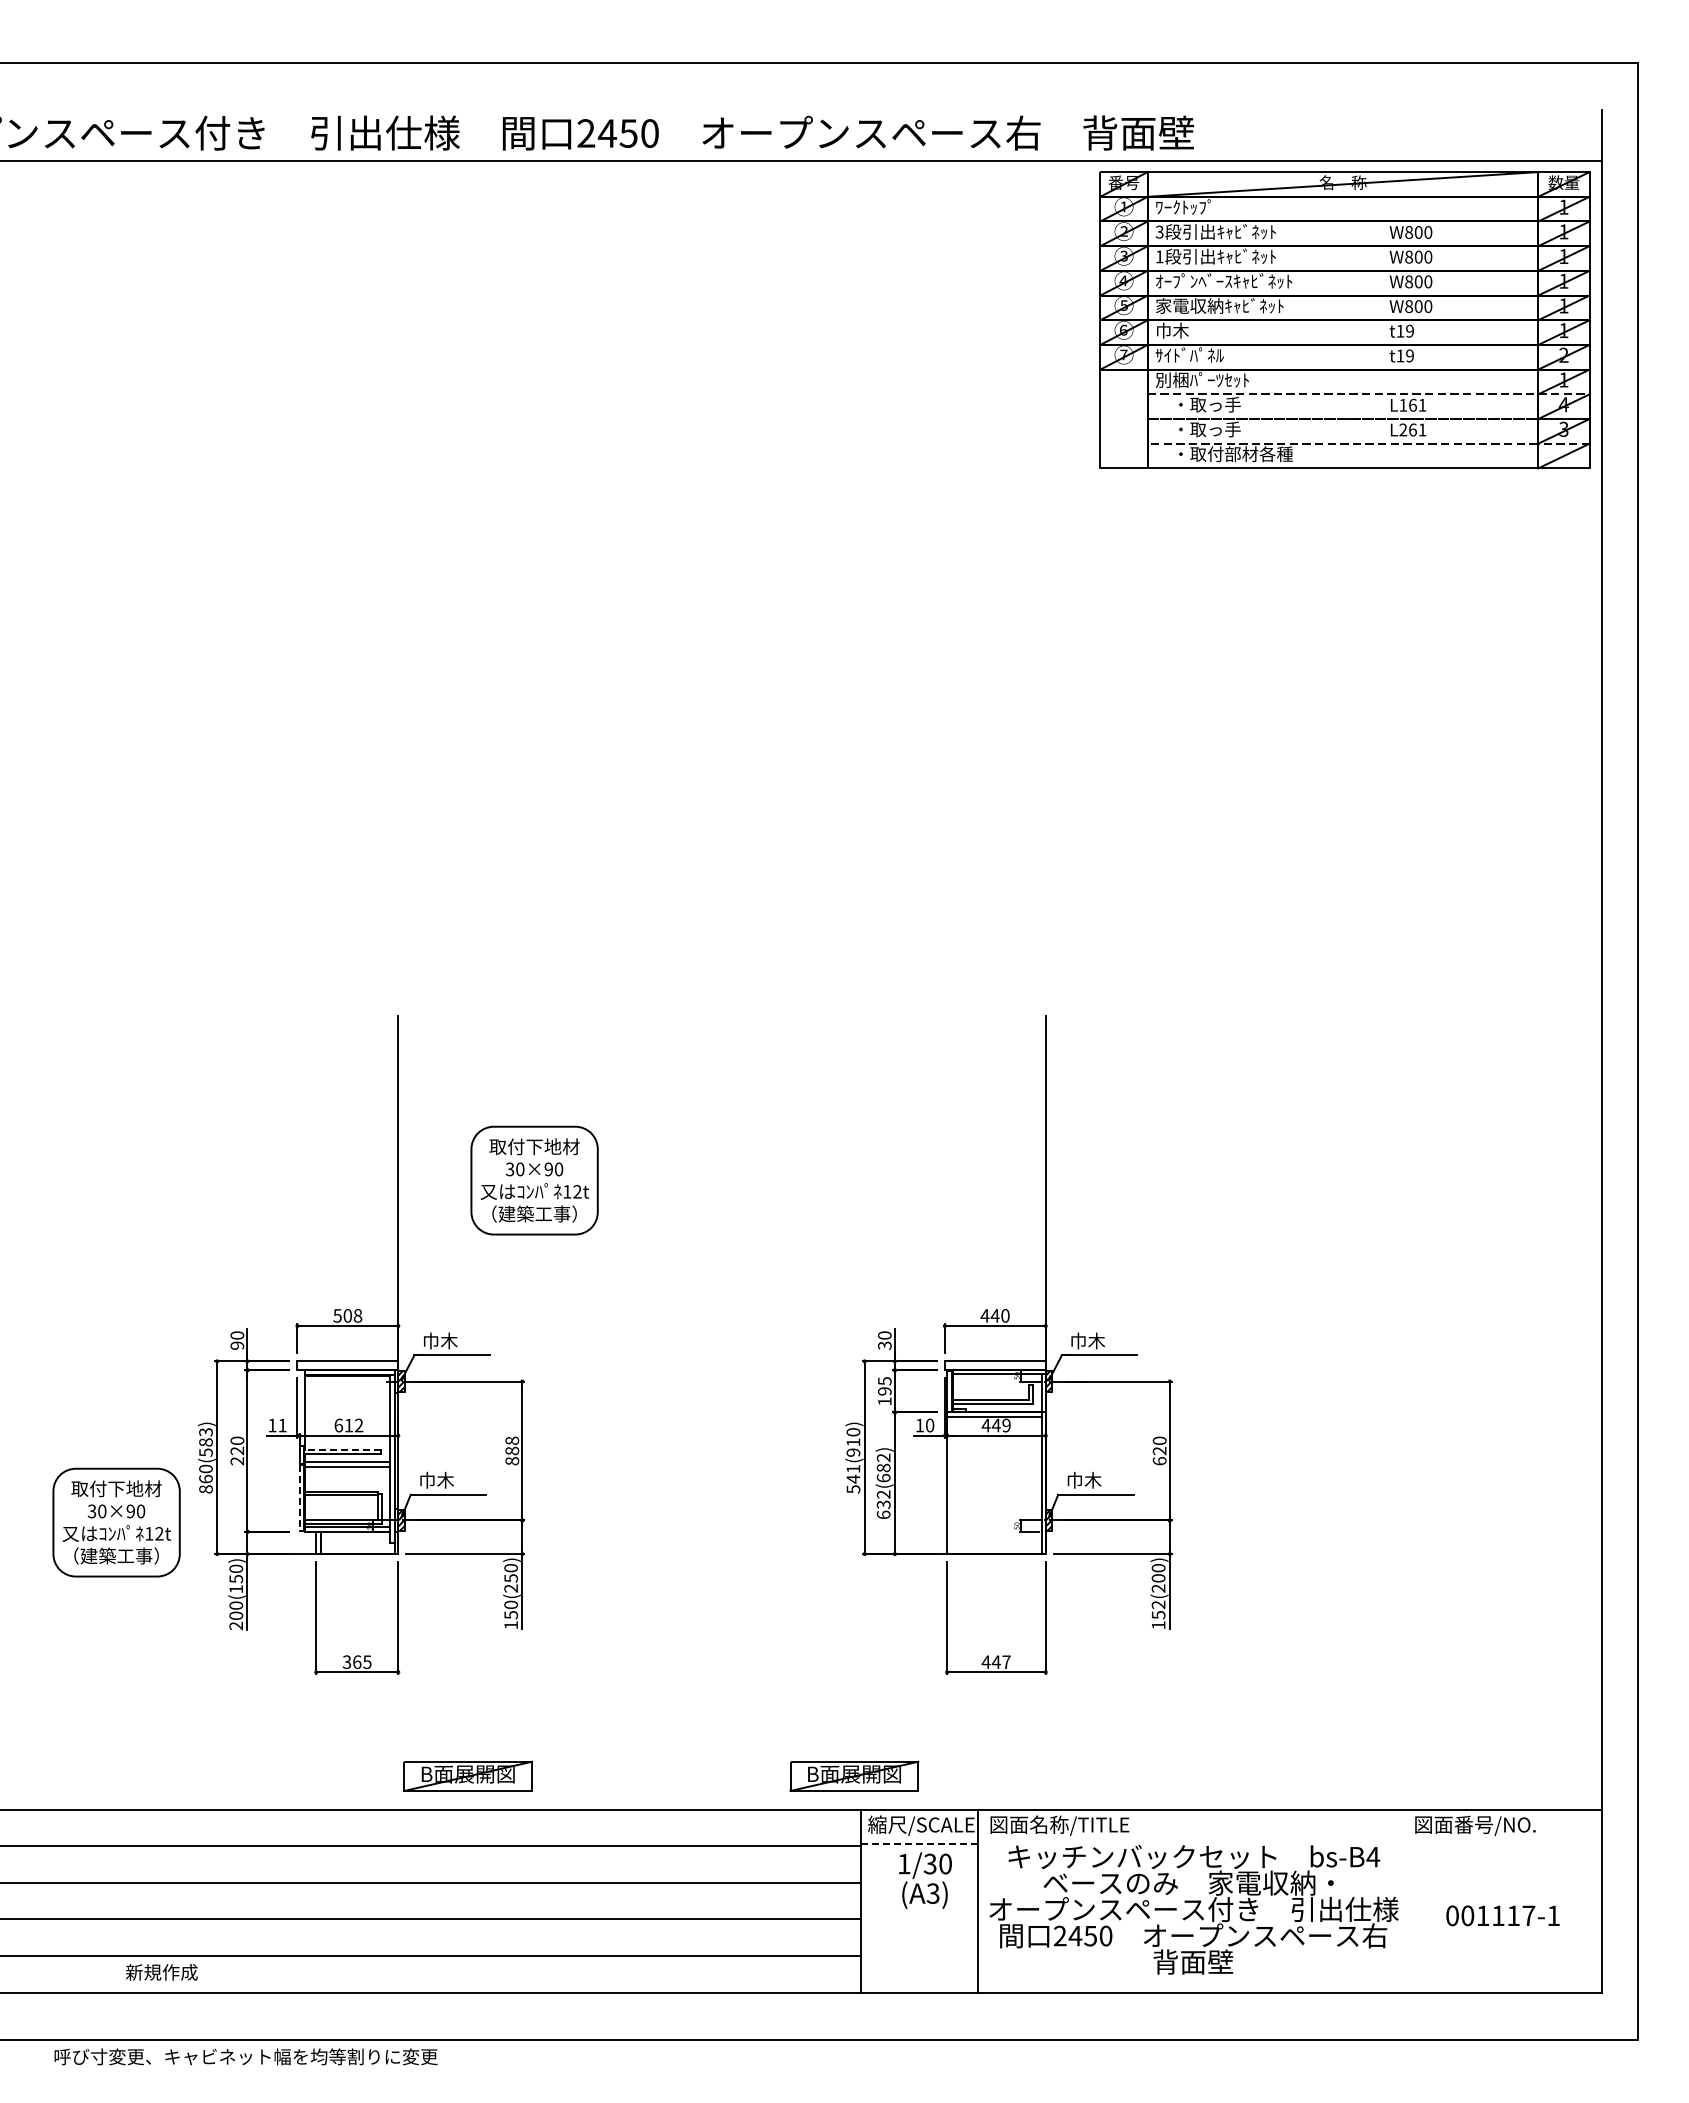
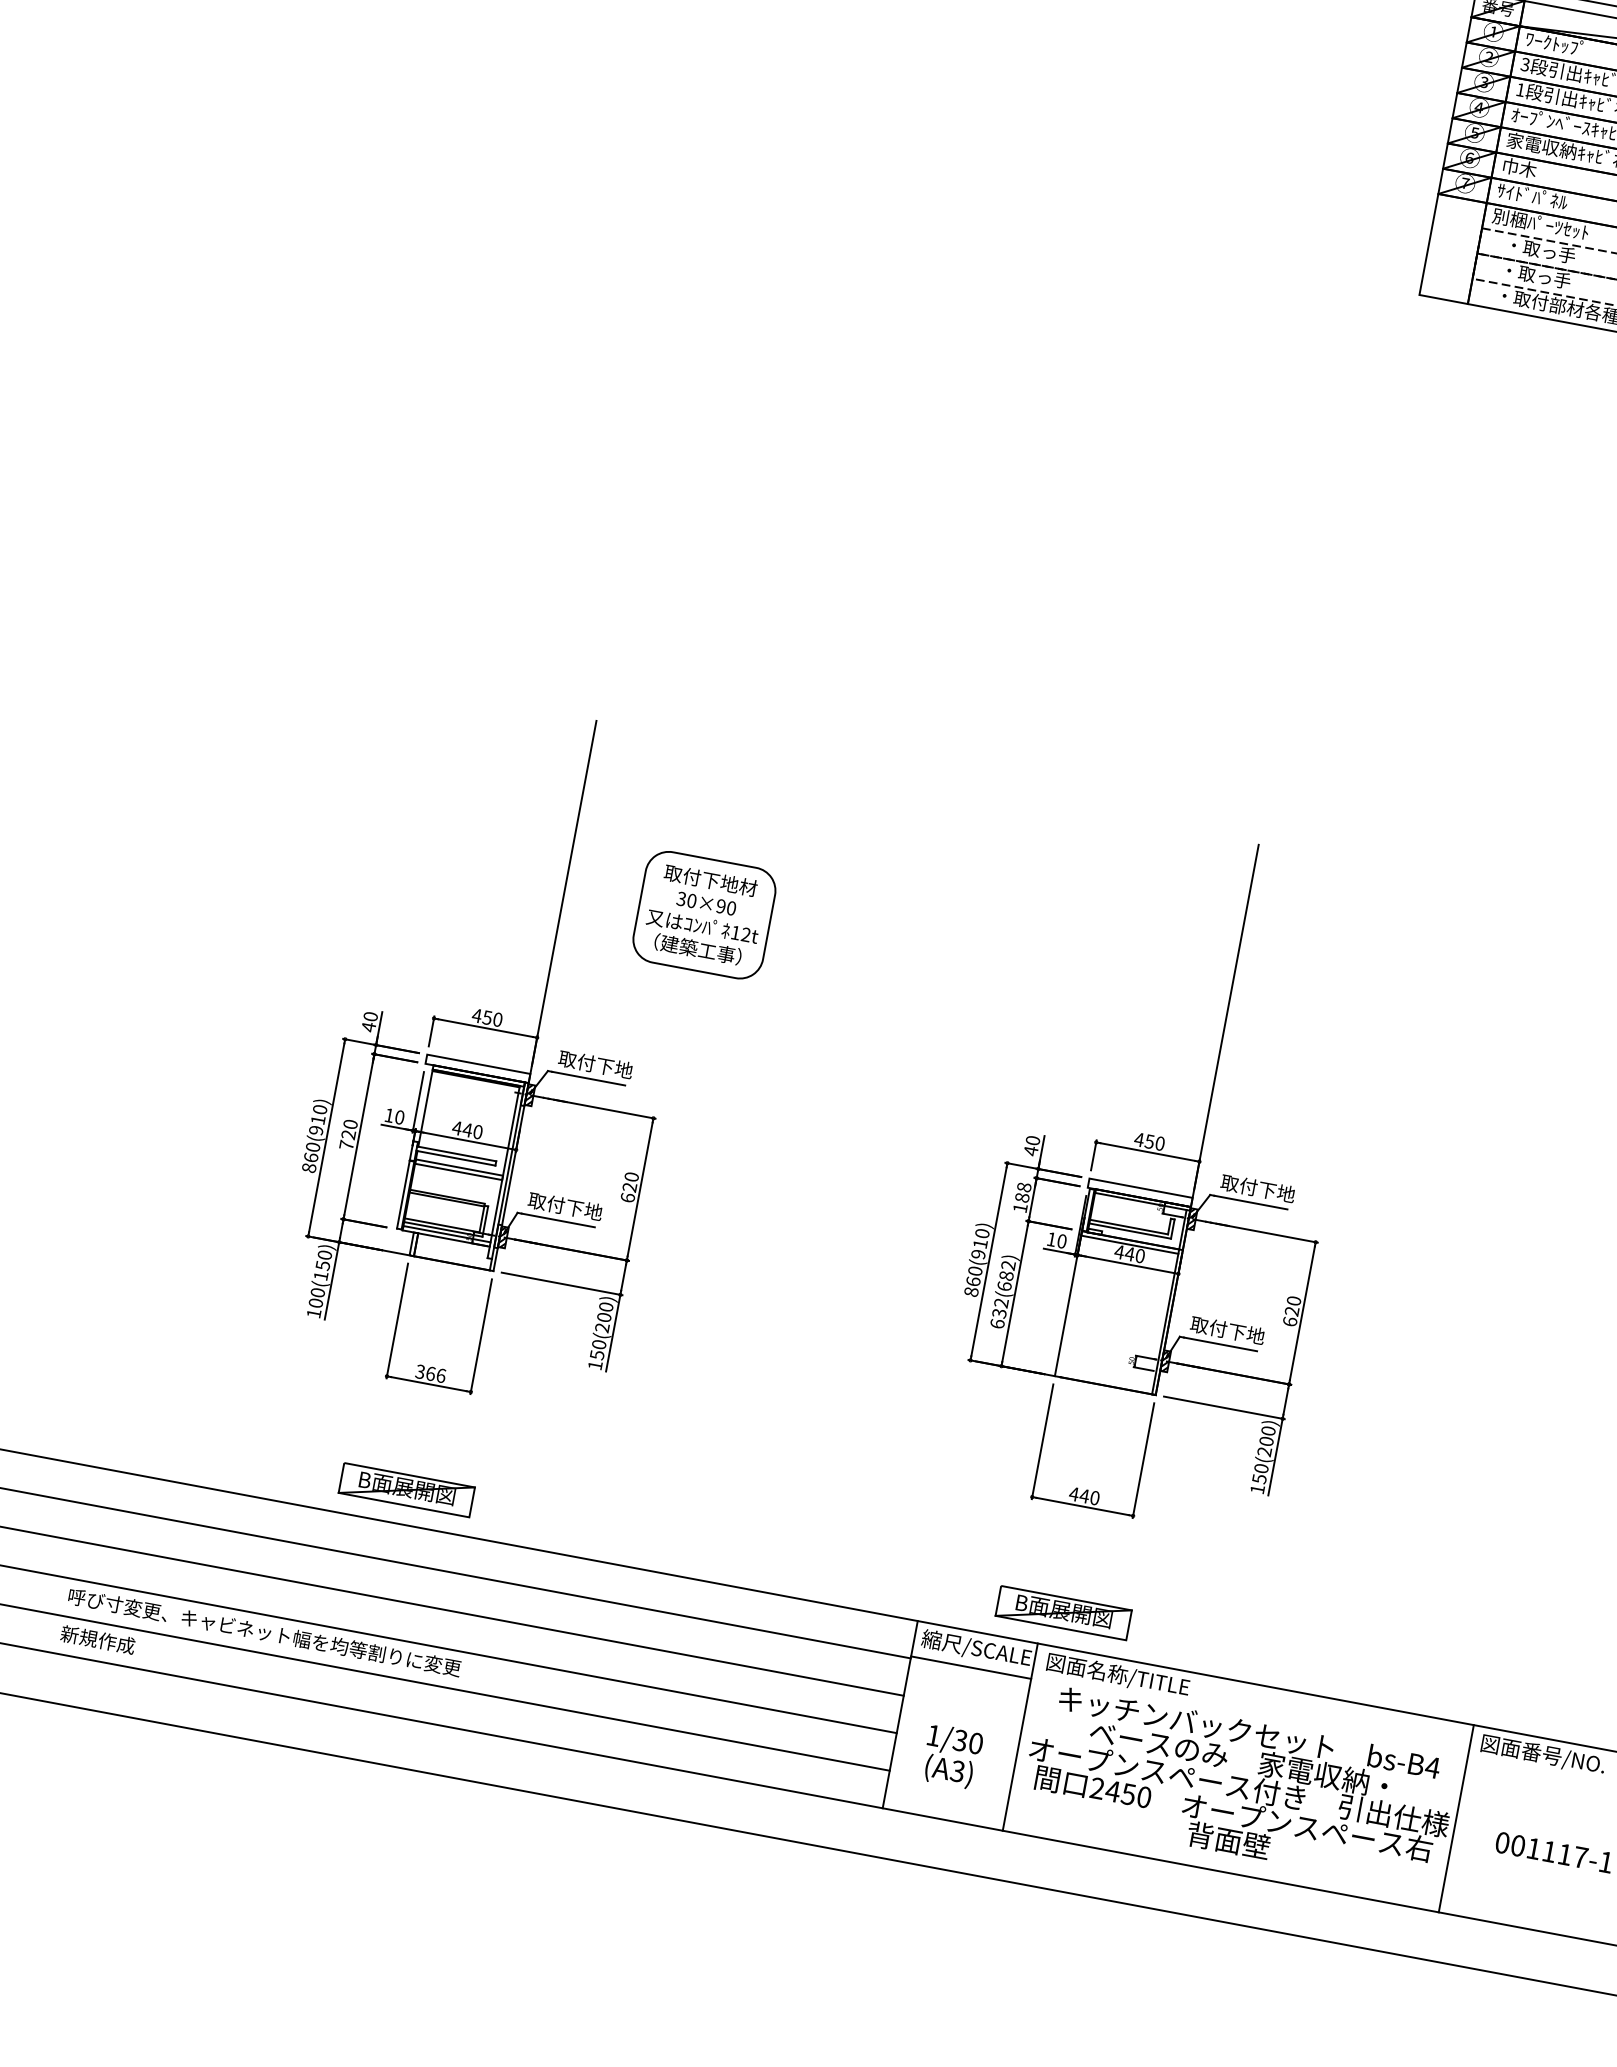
text: (347, 1315) -> (487, 1017), 508 -> 450
text: (994, 1315) -> (1149, 1141), 440 -> 450
text: (458, 1340) -> (595, 1064), 巾木 -> 取付下地
text: (1105, 1340) -> (1257, 1187), 巾木 -> 取付下地
text: (237, 1345) -> (368, 1026), 90 -> 40
text: (884, 1345) -> (1030, 1150), 30 -> 40
text: (884, 1386) -> (1022, 1192), 195 -> 188
text: (282, 1425) -> (399, 1117), 11 -> 10
text: (348, 1425) -> (467, 1130), 612 -> 440
text: (1006, 1425) -> (1140, 1255), 449 -> 440
text: (205, 1442) -> (317, 1120), 860(583) -> 860(910)
line: (342, 1449) -> (456, 1153), dashed -> solid
text: (512, 1450) -> (630, 1186), 888 -> 620
text: (237, 1461) -> (346, 1145), 220 -> 720
text: (853, 1478) -> (973, 1280), 541(910) -> 860(910)
text: (454, 1479) -> (565, 1205), 巾木 -> 取付下地
text: (1102, 1479) -> (1228, 1329), 巾木 -> 取付下地
line: (299, 1498) -> (403, 1195), dashed -> solid
part: (116, 1522) -> (211, 1184), removed
text: (510, 1578) -> (603, 1317), 150(250) -> 150(200)
text: (1158, 1604) -> (1261, 1468), 152(200) -> 150(200)
text: (235, 1625) -> (313, 1312), 200(150) -> 100(150)
text: (367, 1662) -> (441, 1376), 365 -> 366
text: (1006, 1662) -> (1094, 1498), 447 -> 440
part: (467, 1775) -> (406, 1489), moved
part: (854, 1775) -> (1064, 1612), moved
line: (919, 1844) -> (971, 1667), dashed -> solid
text: (925, 1880) -> (952, 1756), moved
line: (1404, 1900) -> (1456, 1818), added
text: (161, 1972) -> (97, 1639), moved
text: (245, 2056) -> (264, 1631), moved

